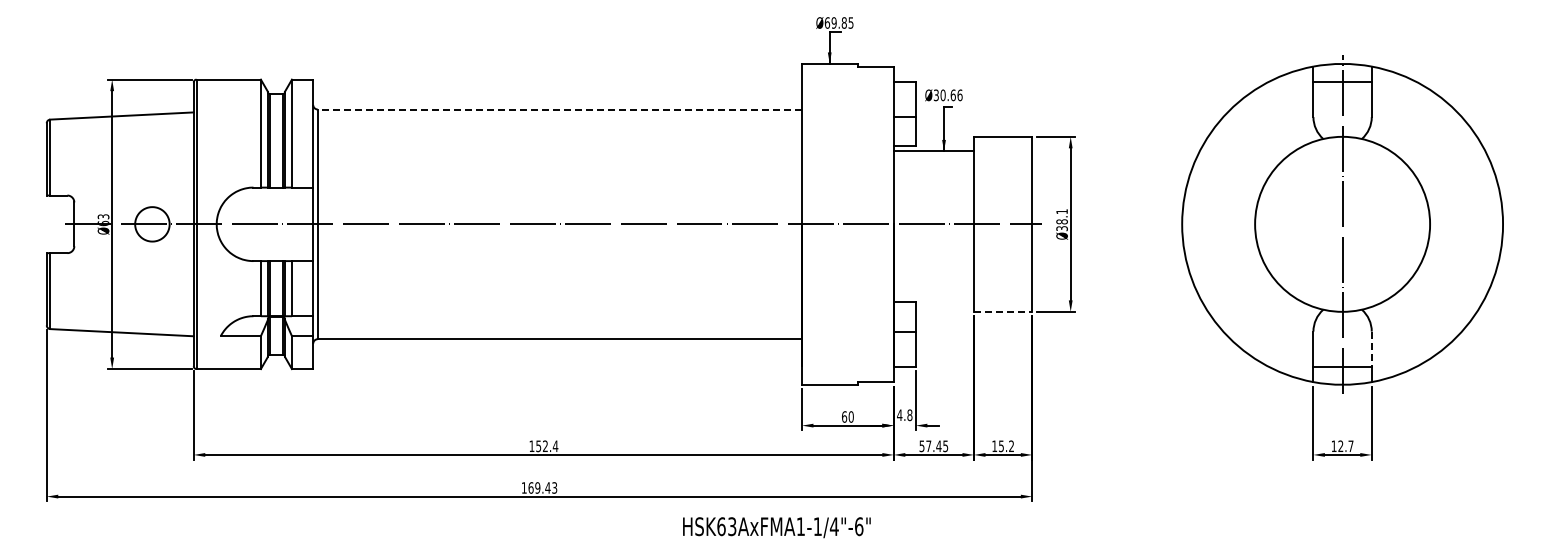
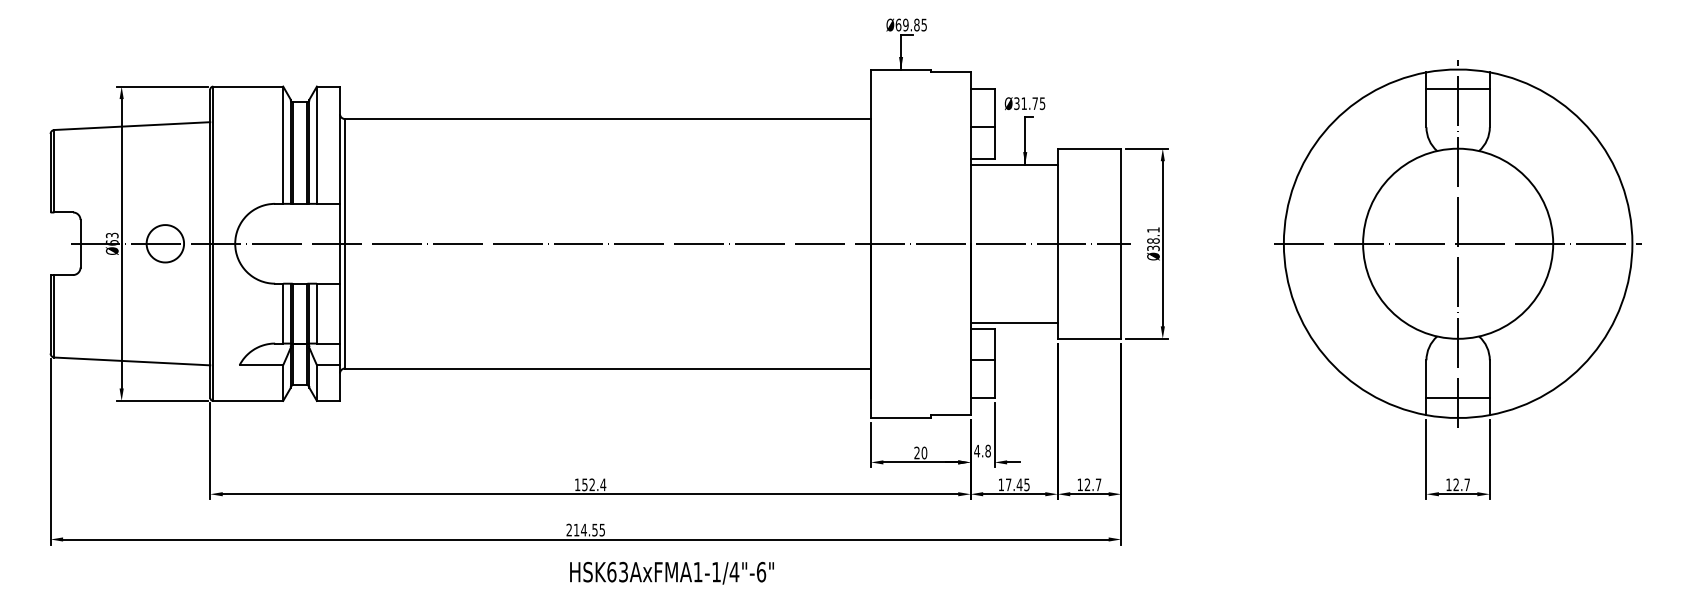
text: (951, 95) -> (1033, 103), Ø30.66 -> Ø31.75
line: (559, 109) -> (607, 119), dashed -> solid
line: (1342, 224) -> (1458, 243), added
line: (933, 297) -> (1013, 323), added
line: (1003, 311) -> (1089, 338), dashed -> solid
line: (1371, 349) -> (1489, 379), dashed -> solid
text: (844, 416) -> (917, 452), 60 -> 20
text: (921, 446) -> (1000, 485), 57.45 -> 17.45
text: (1006, 446) -> (1093, 485), 15.2 -> 12.7
text: (539, 487) -> (585, 529), 169.43 -> 214.55
text: (776, 527) -> (671, 573), moved

